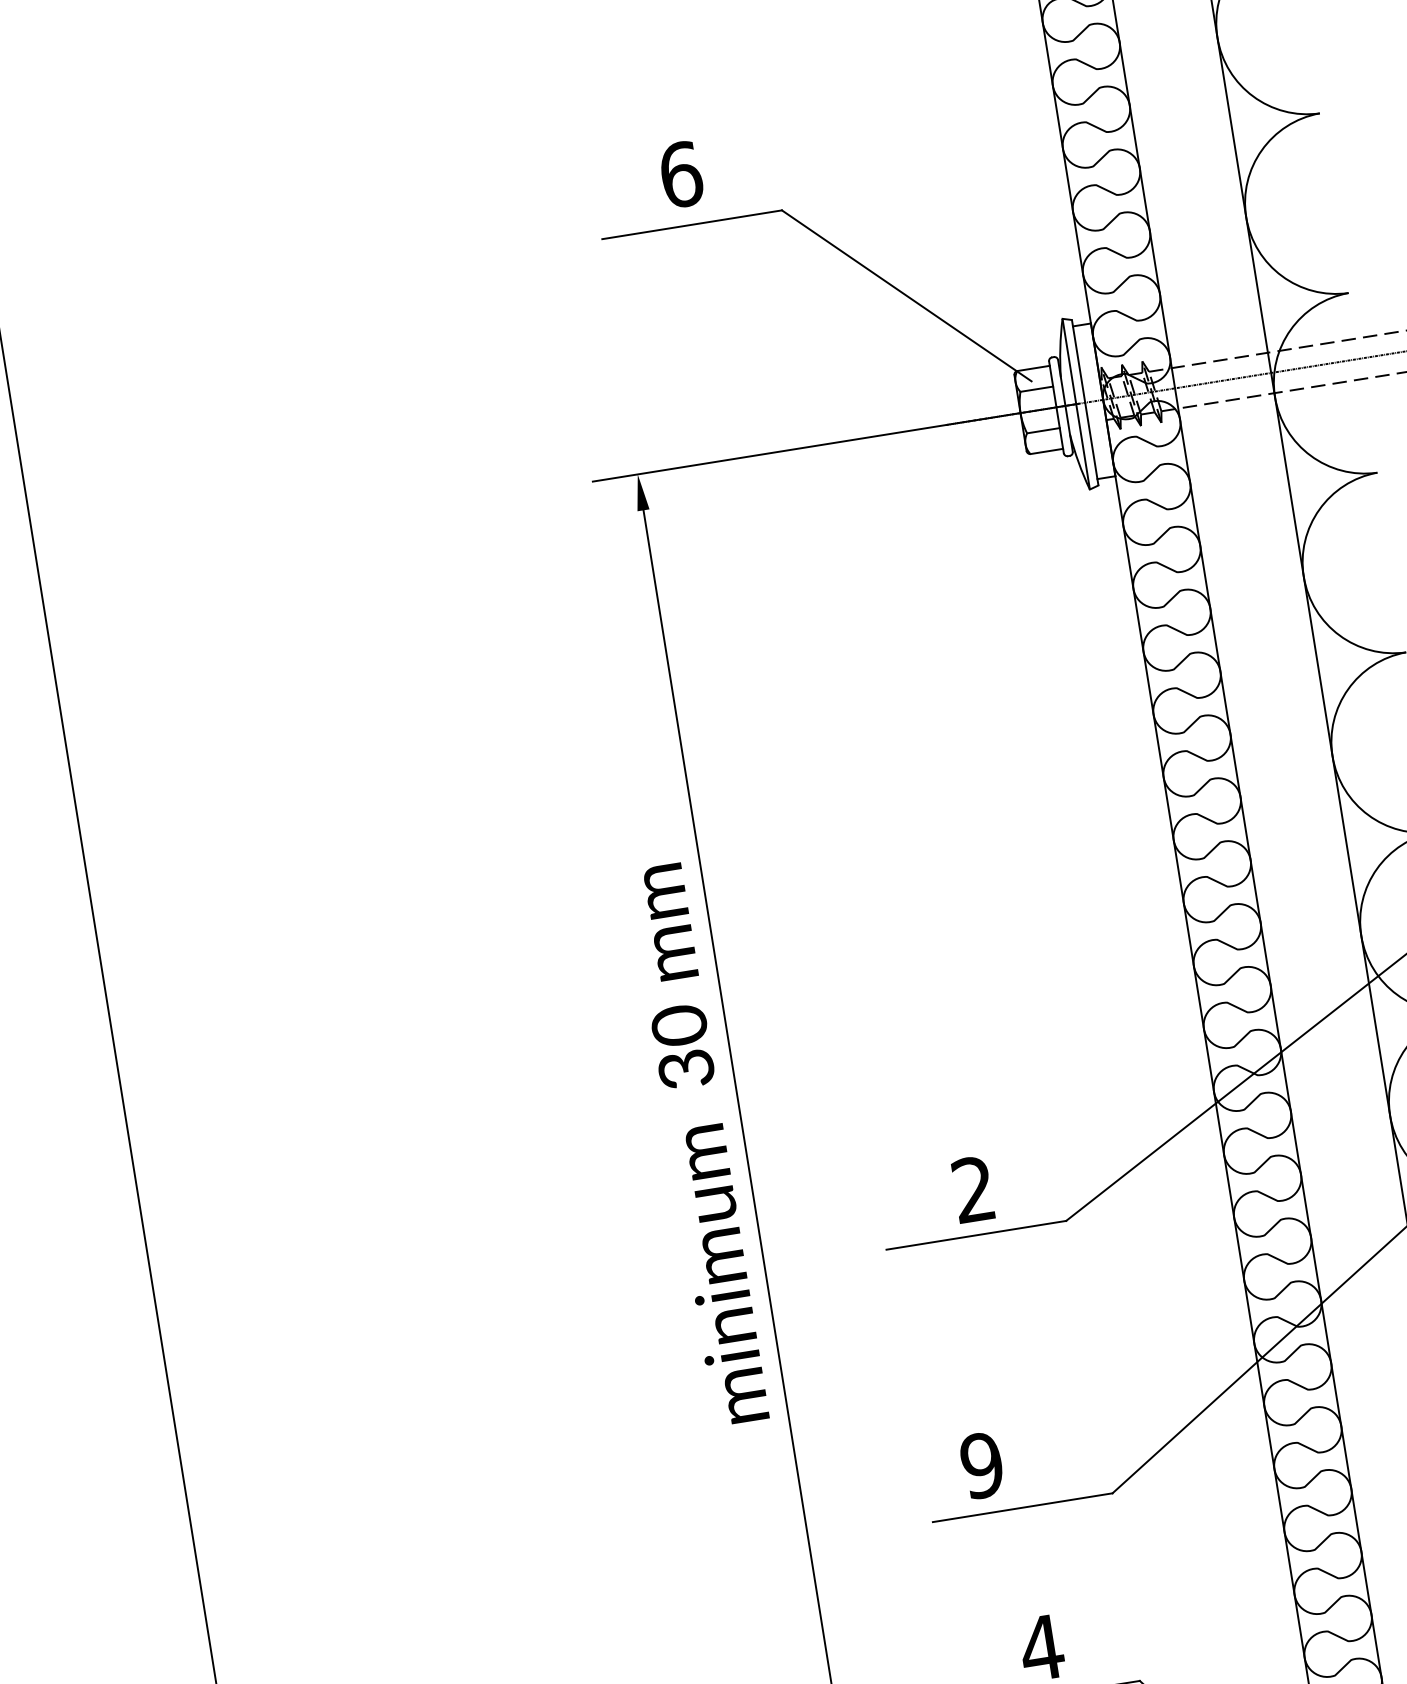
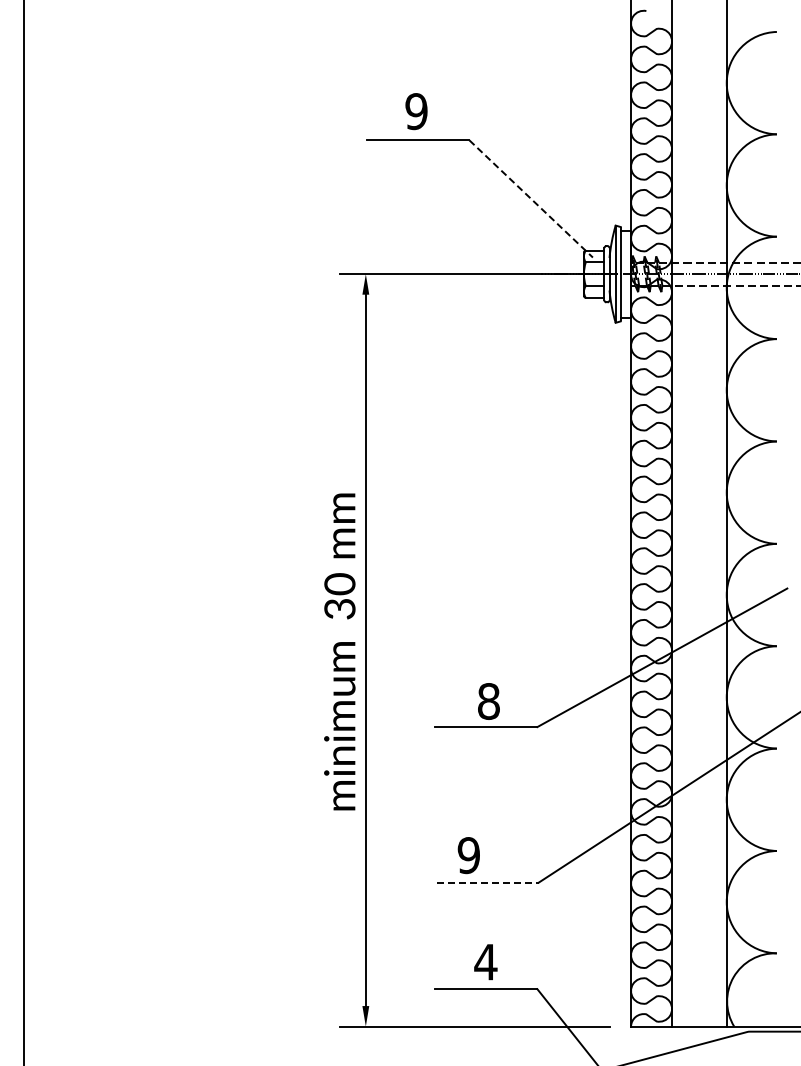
text: (680, 174) -> (416, 111), 6 -> 9
line: (907, 296) -> (531, 199), solid -> dashed
text: (973, 1189) -> (488, 701), 2 -> 8
line: (1024, 1507) -> (488, 882), solid -> dashed

